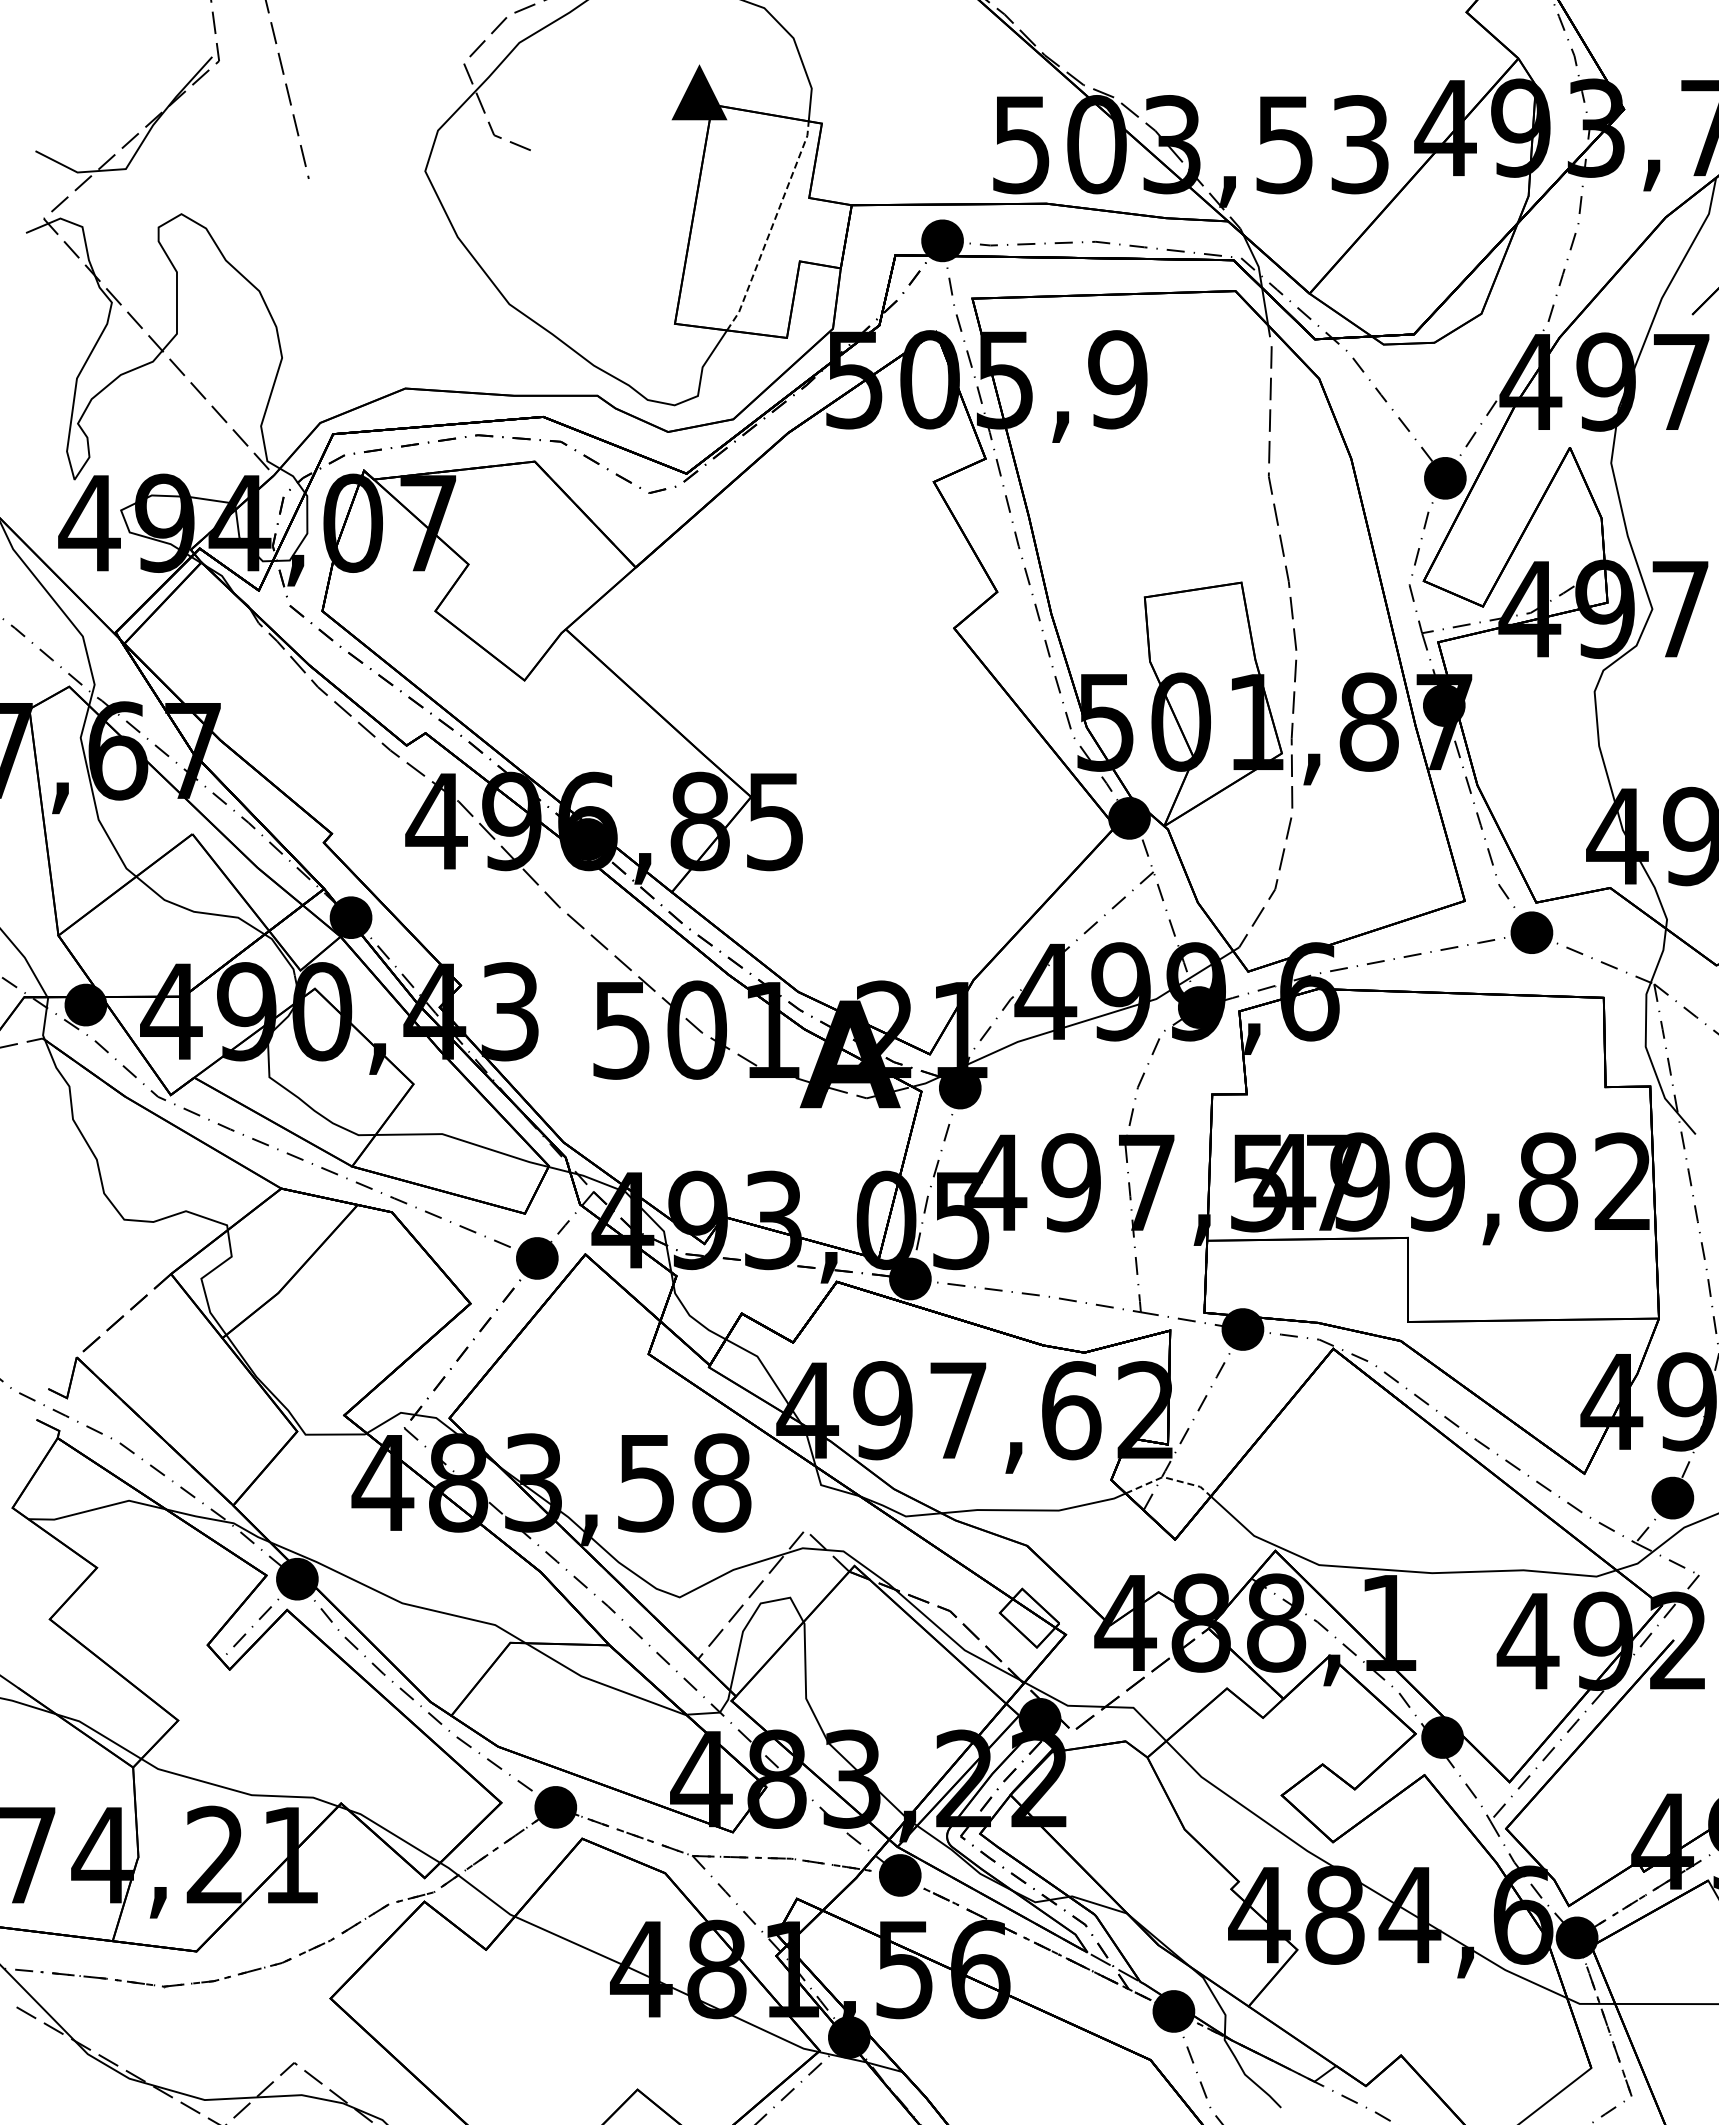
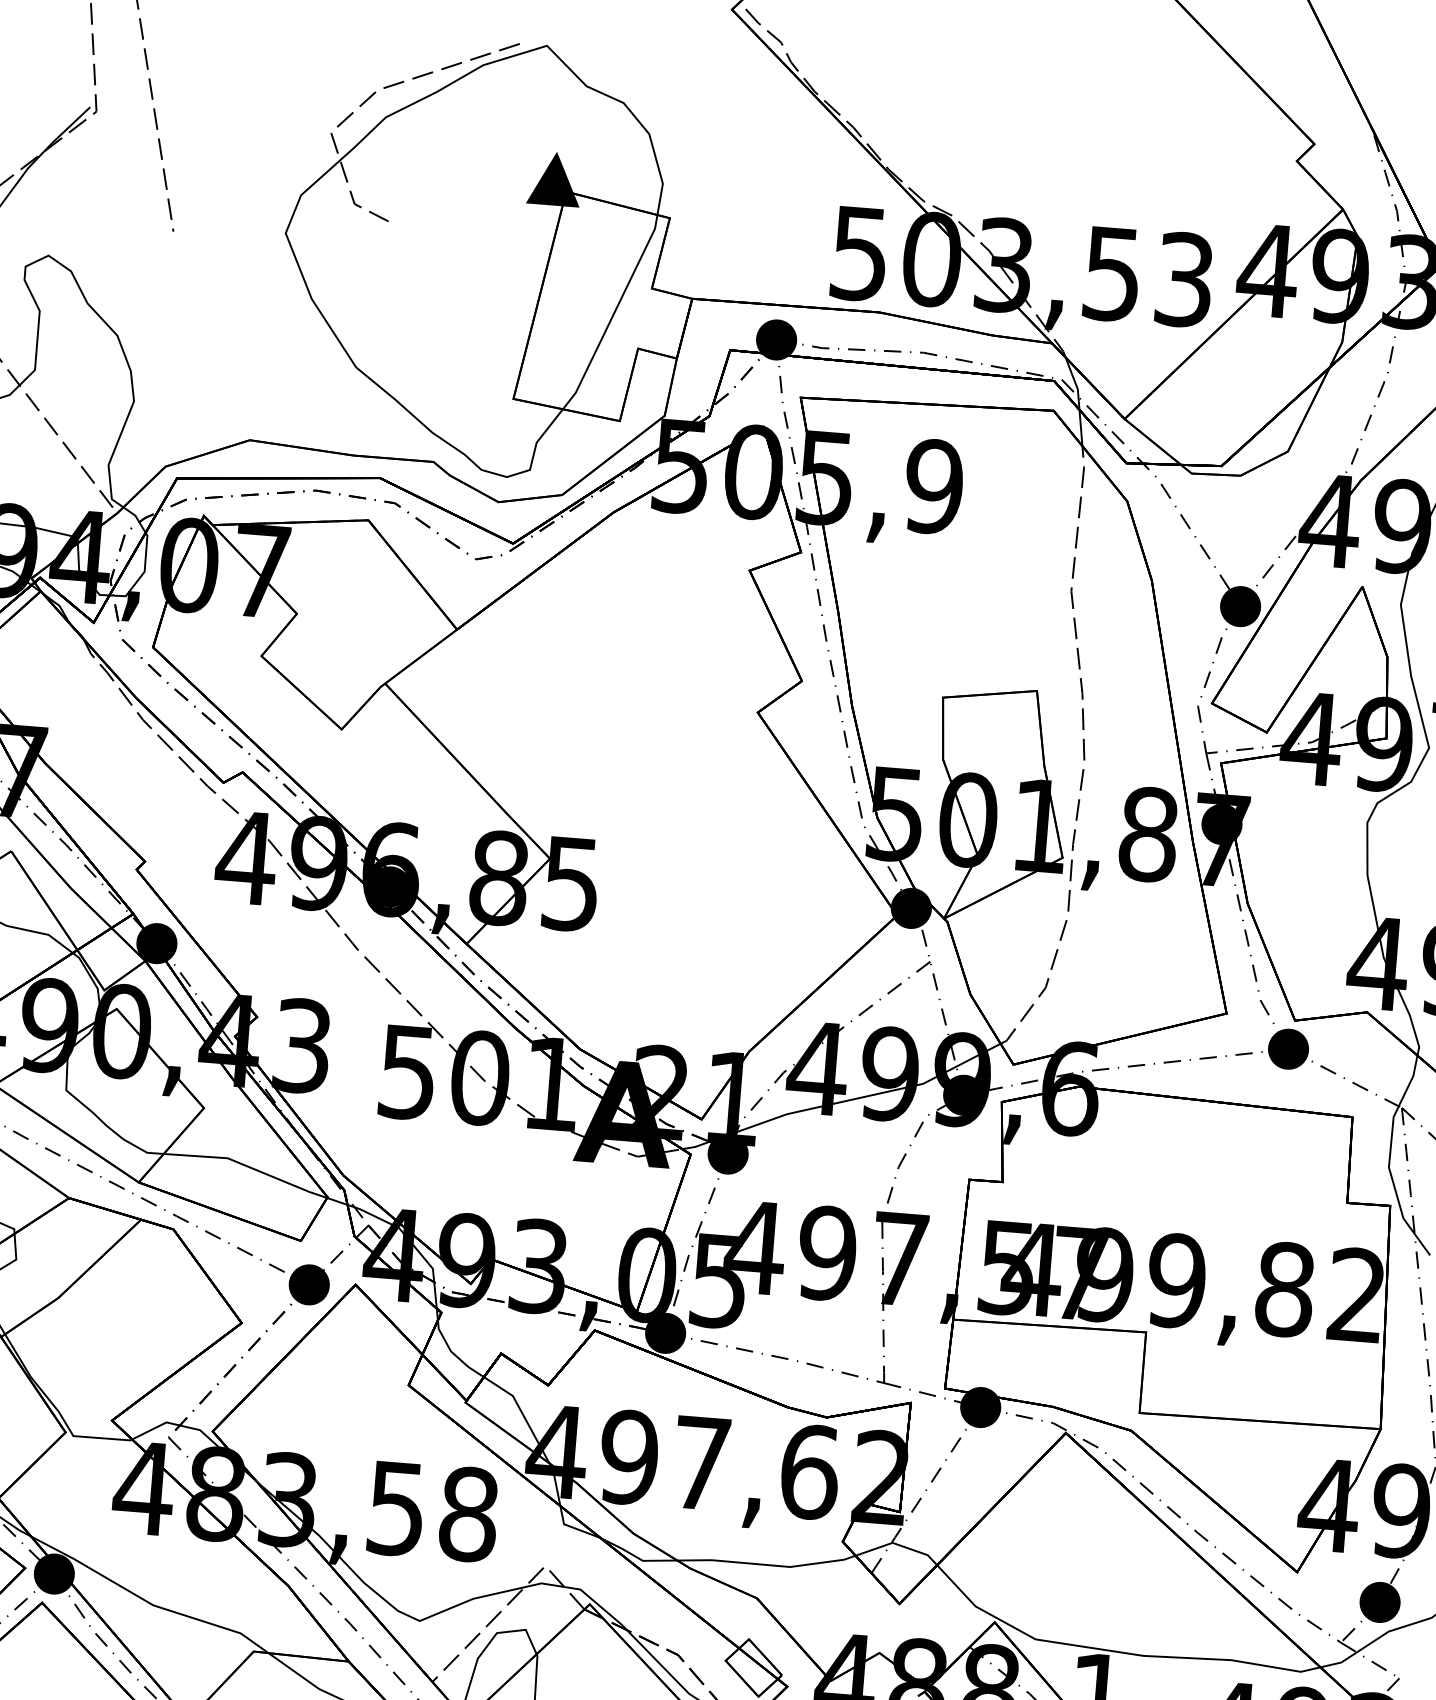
line: (772, 226) -> (614, 313), dashed -> solid
line: (1169, 1478) -> (898, 1544), dashed -> solid

